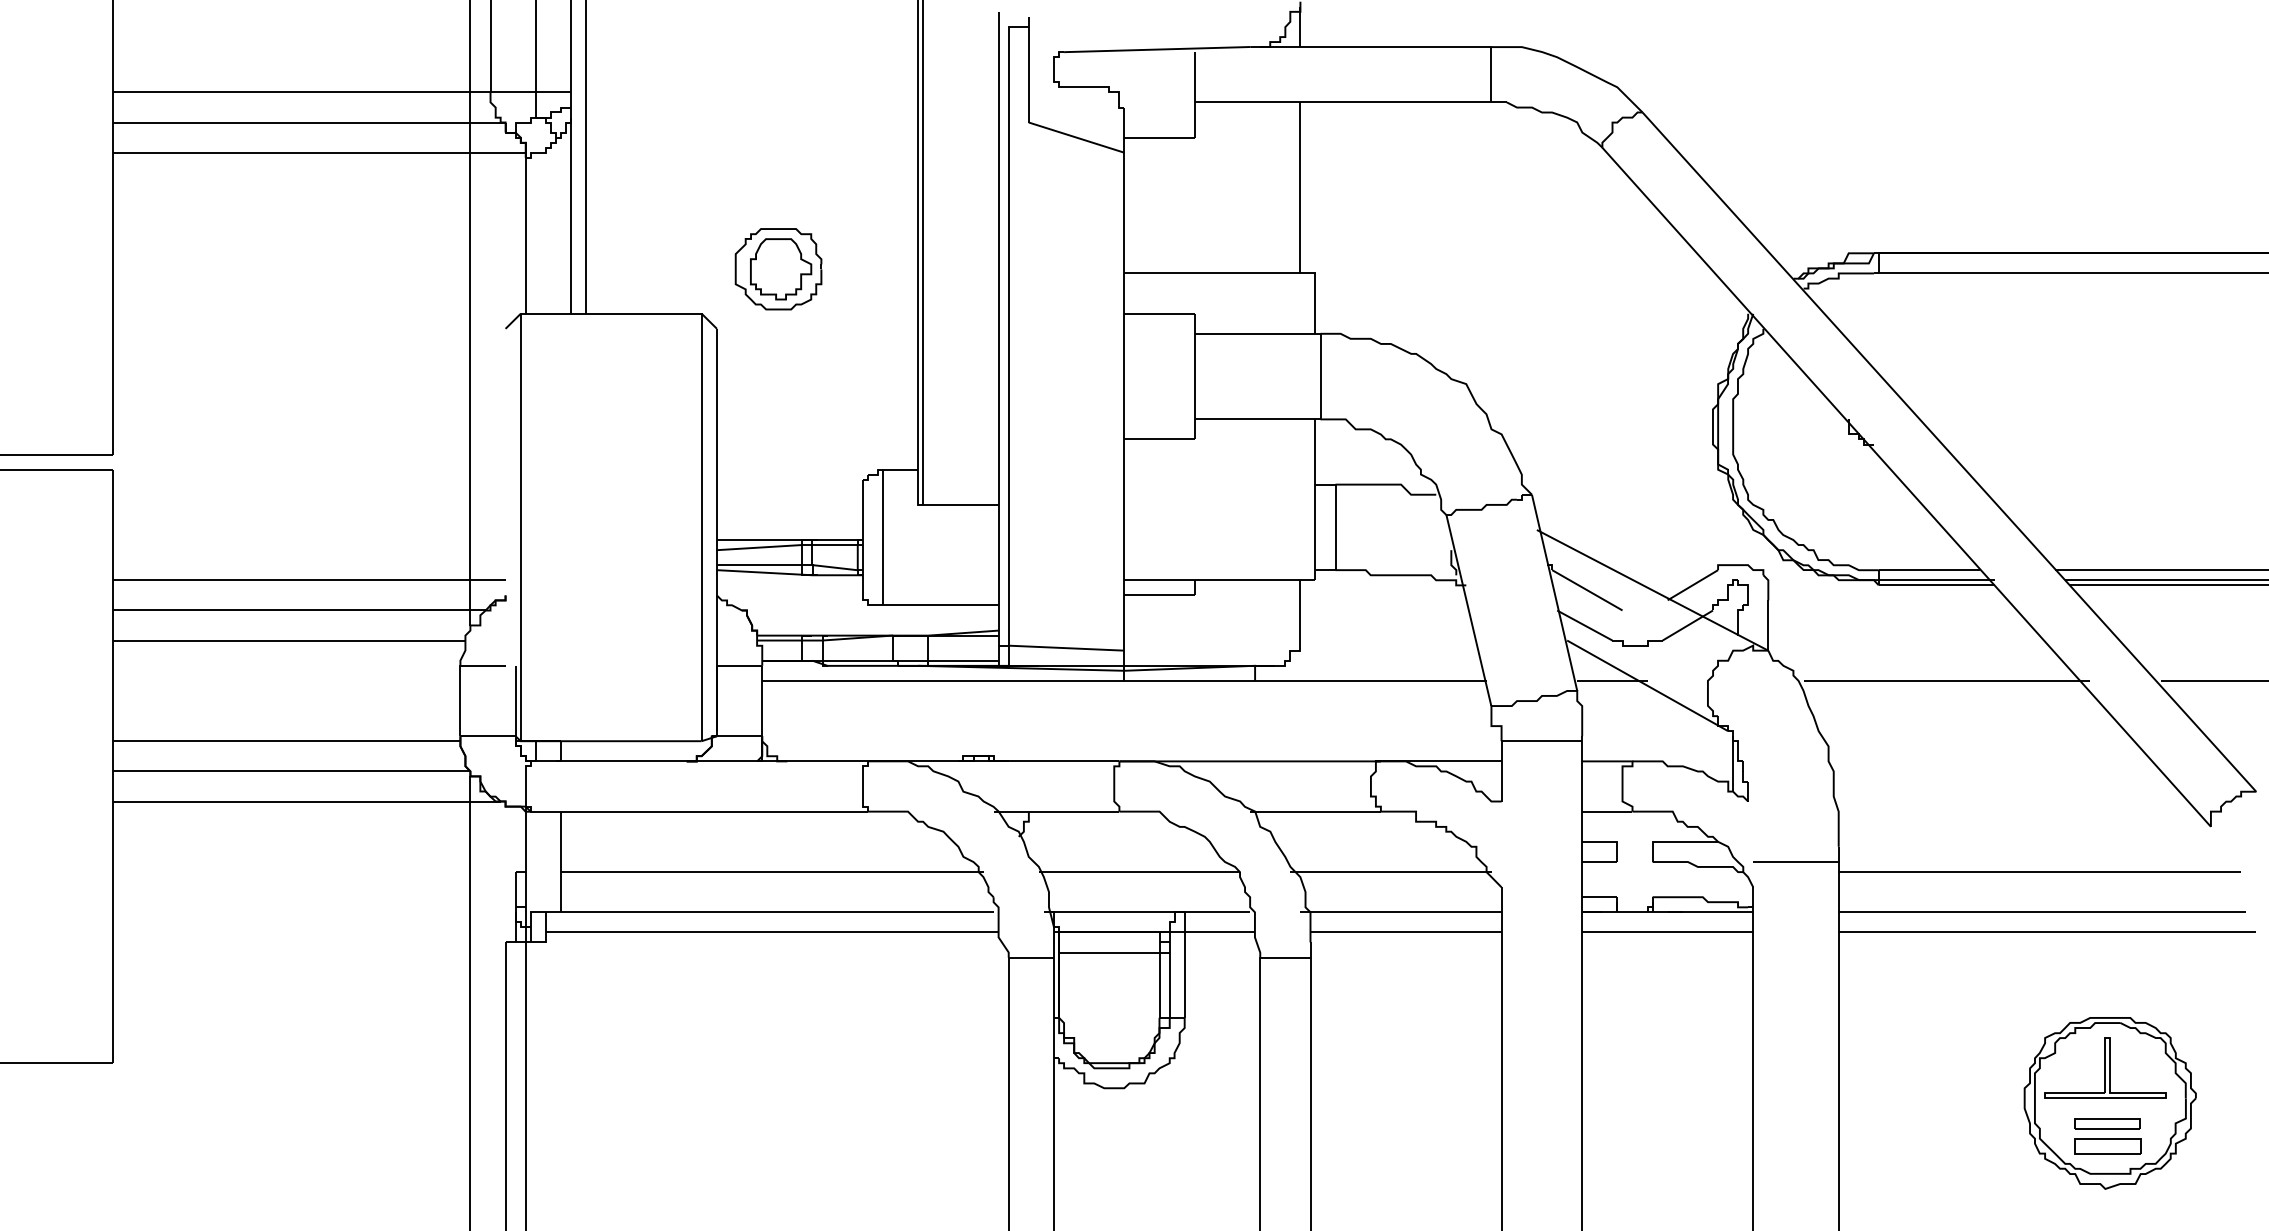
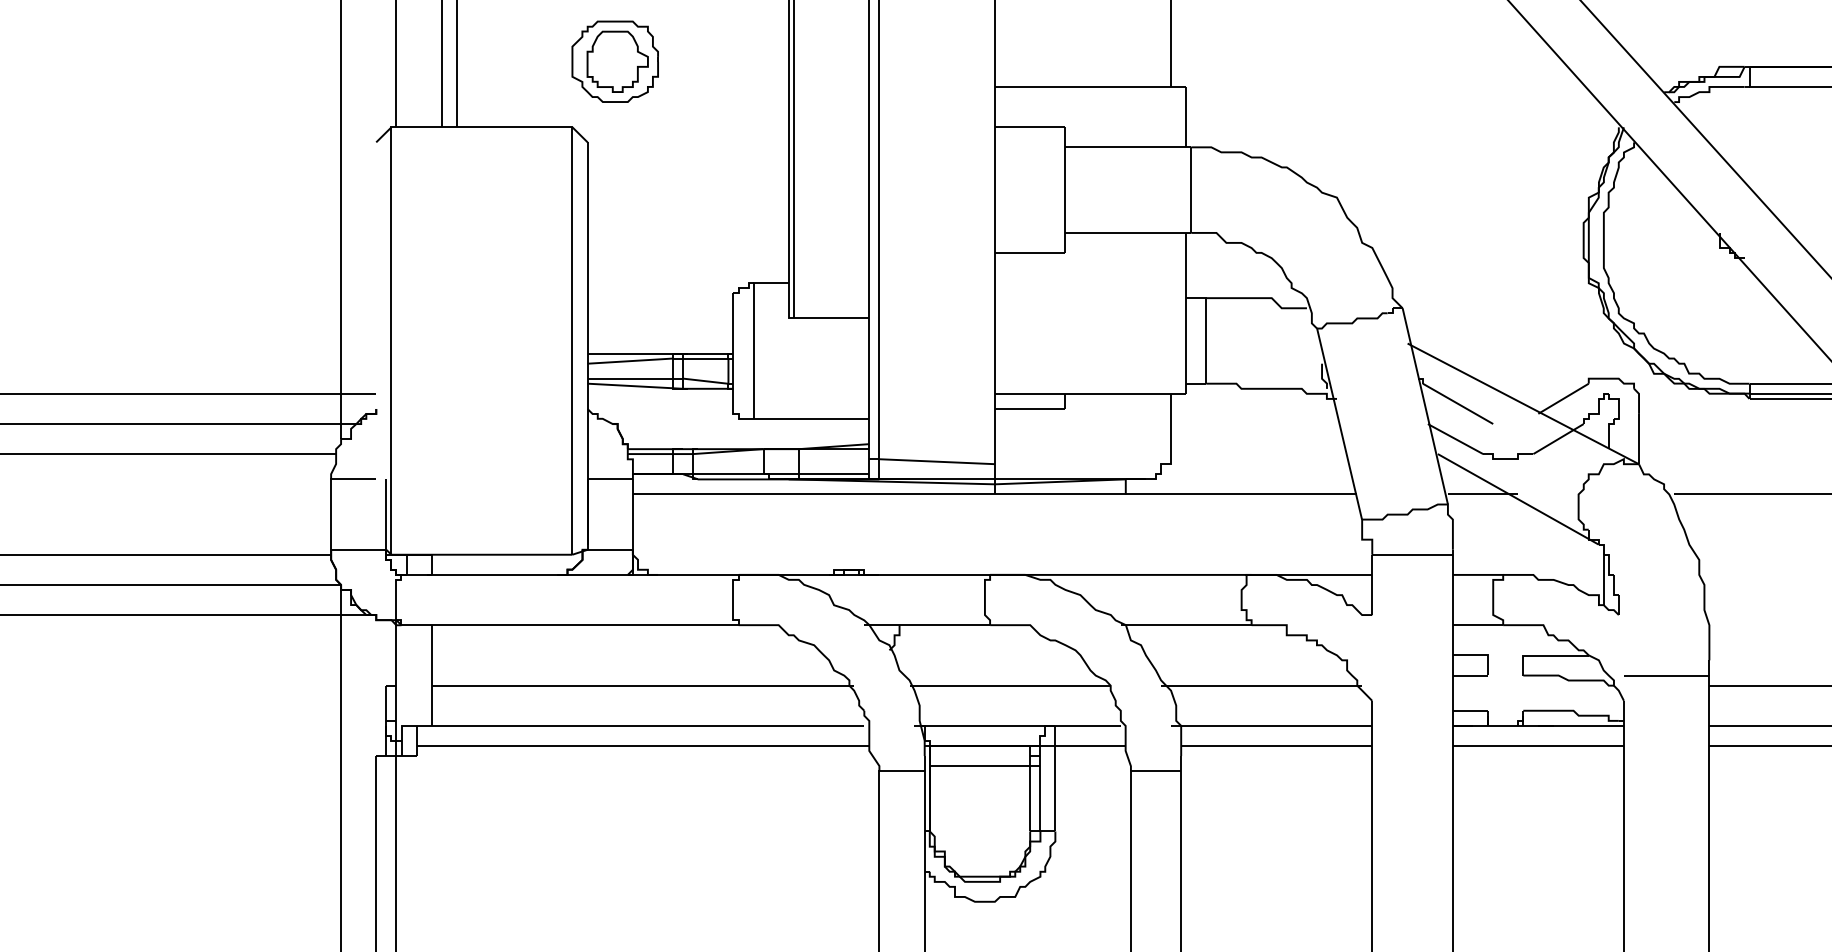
part: (778, 269) -> (615, 62), moved

